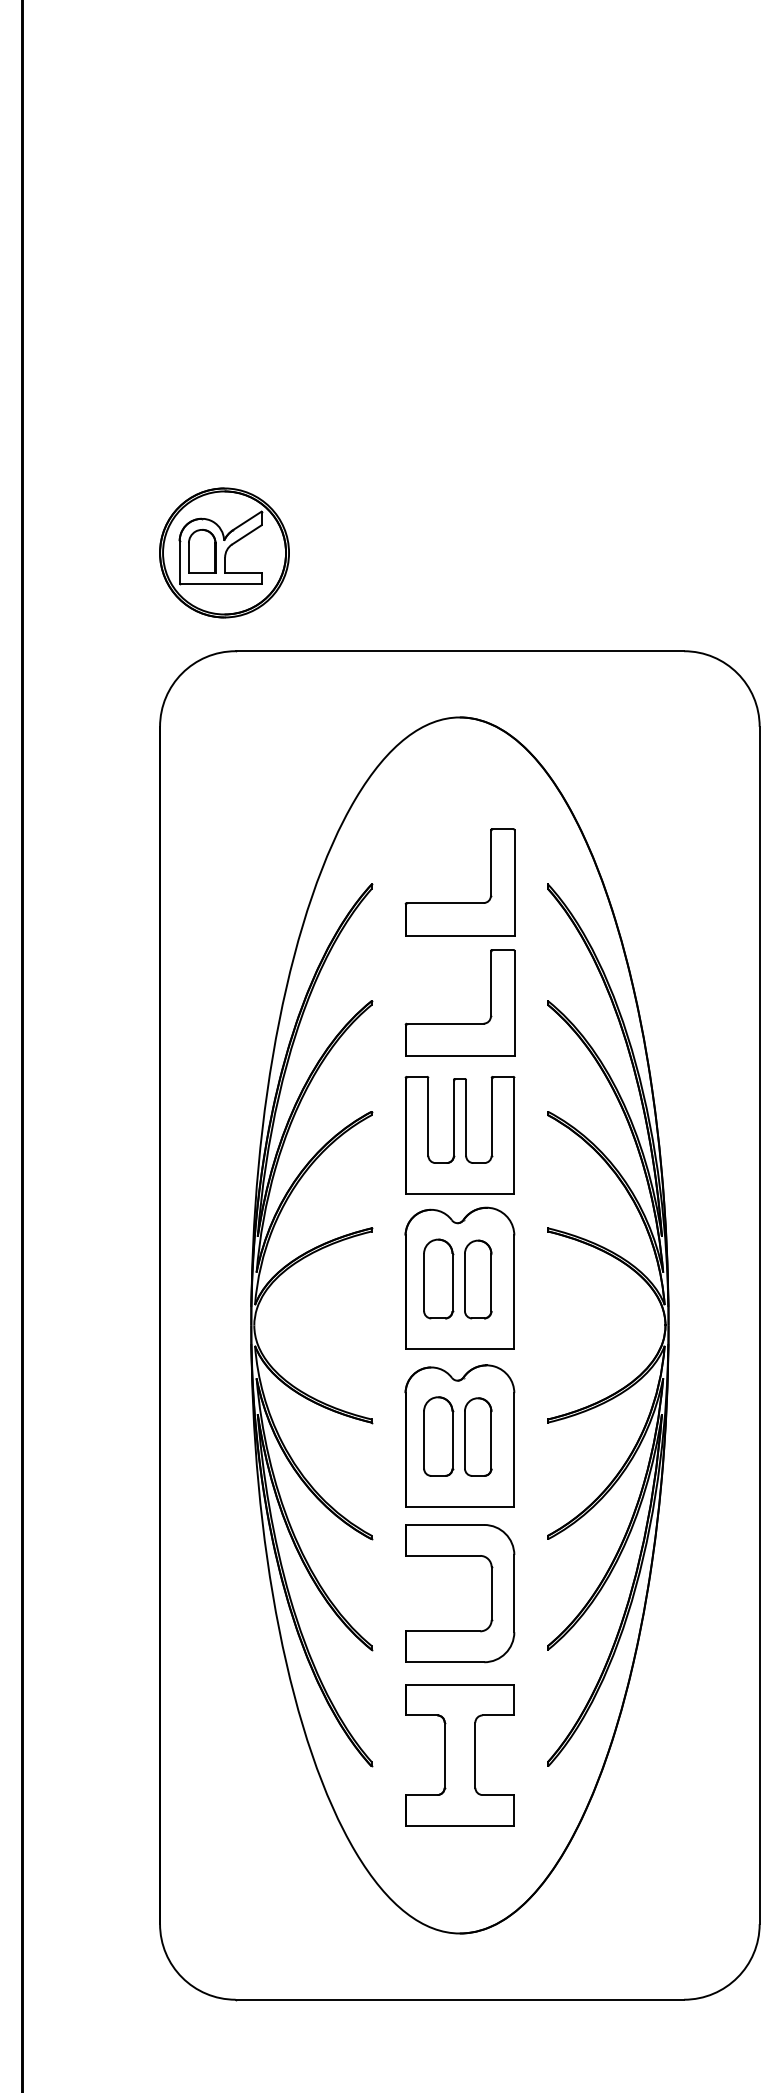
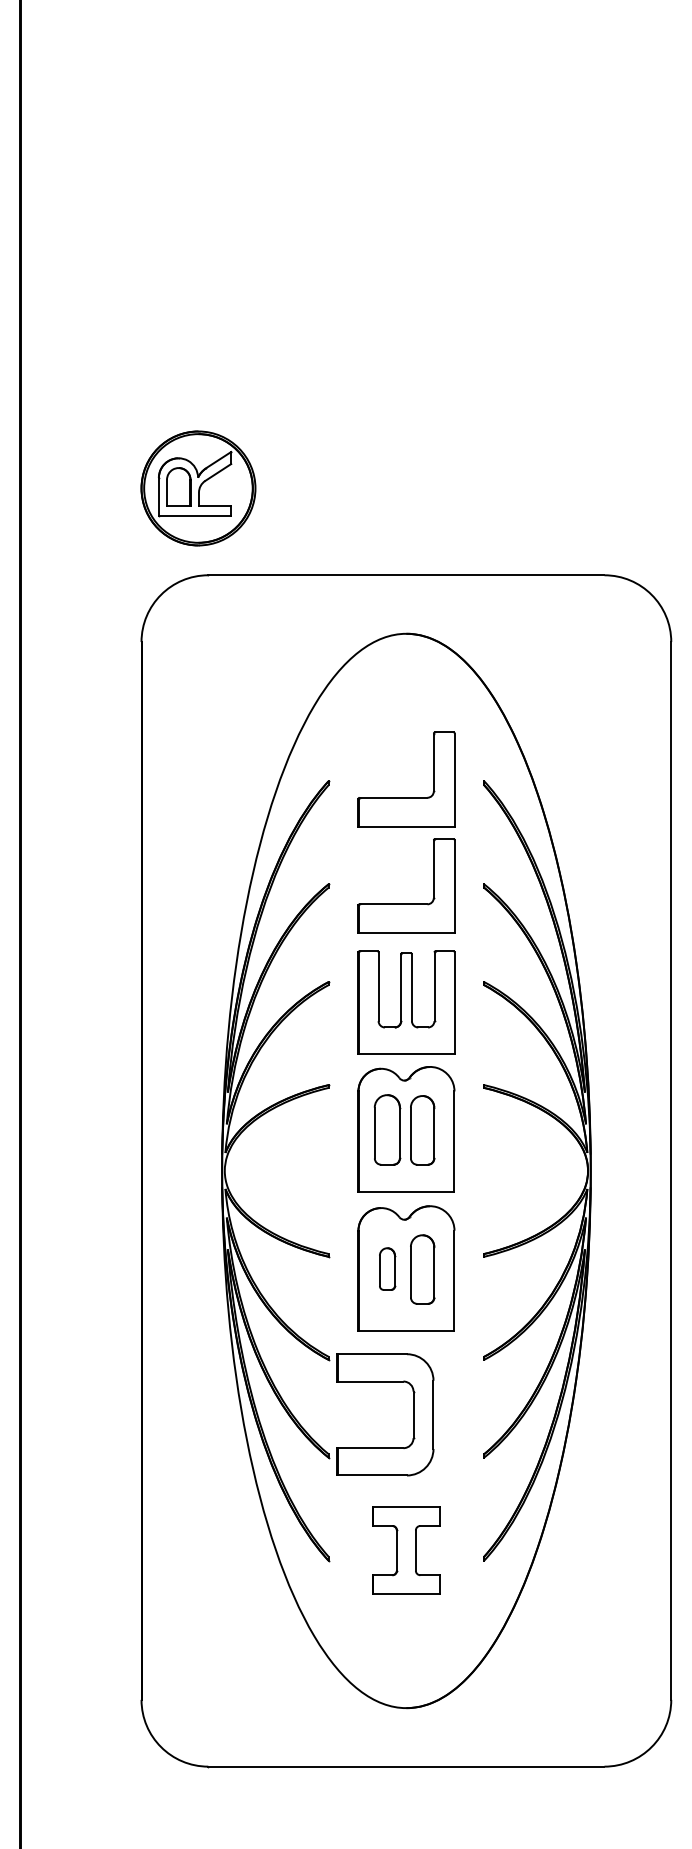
part: (438, 1435) -> (387, 1268), size x0.6
part: (491, 1593) -> (413, 1414), moved
part: (458, 1755) -> (405, 1550), size x0.7

